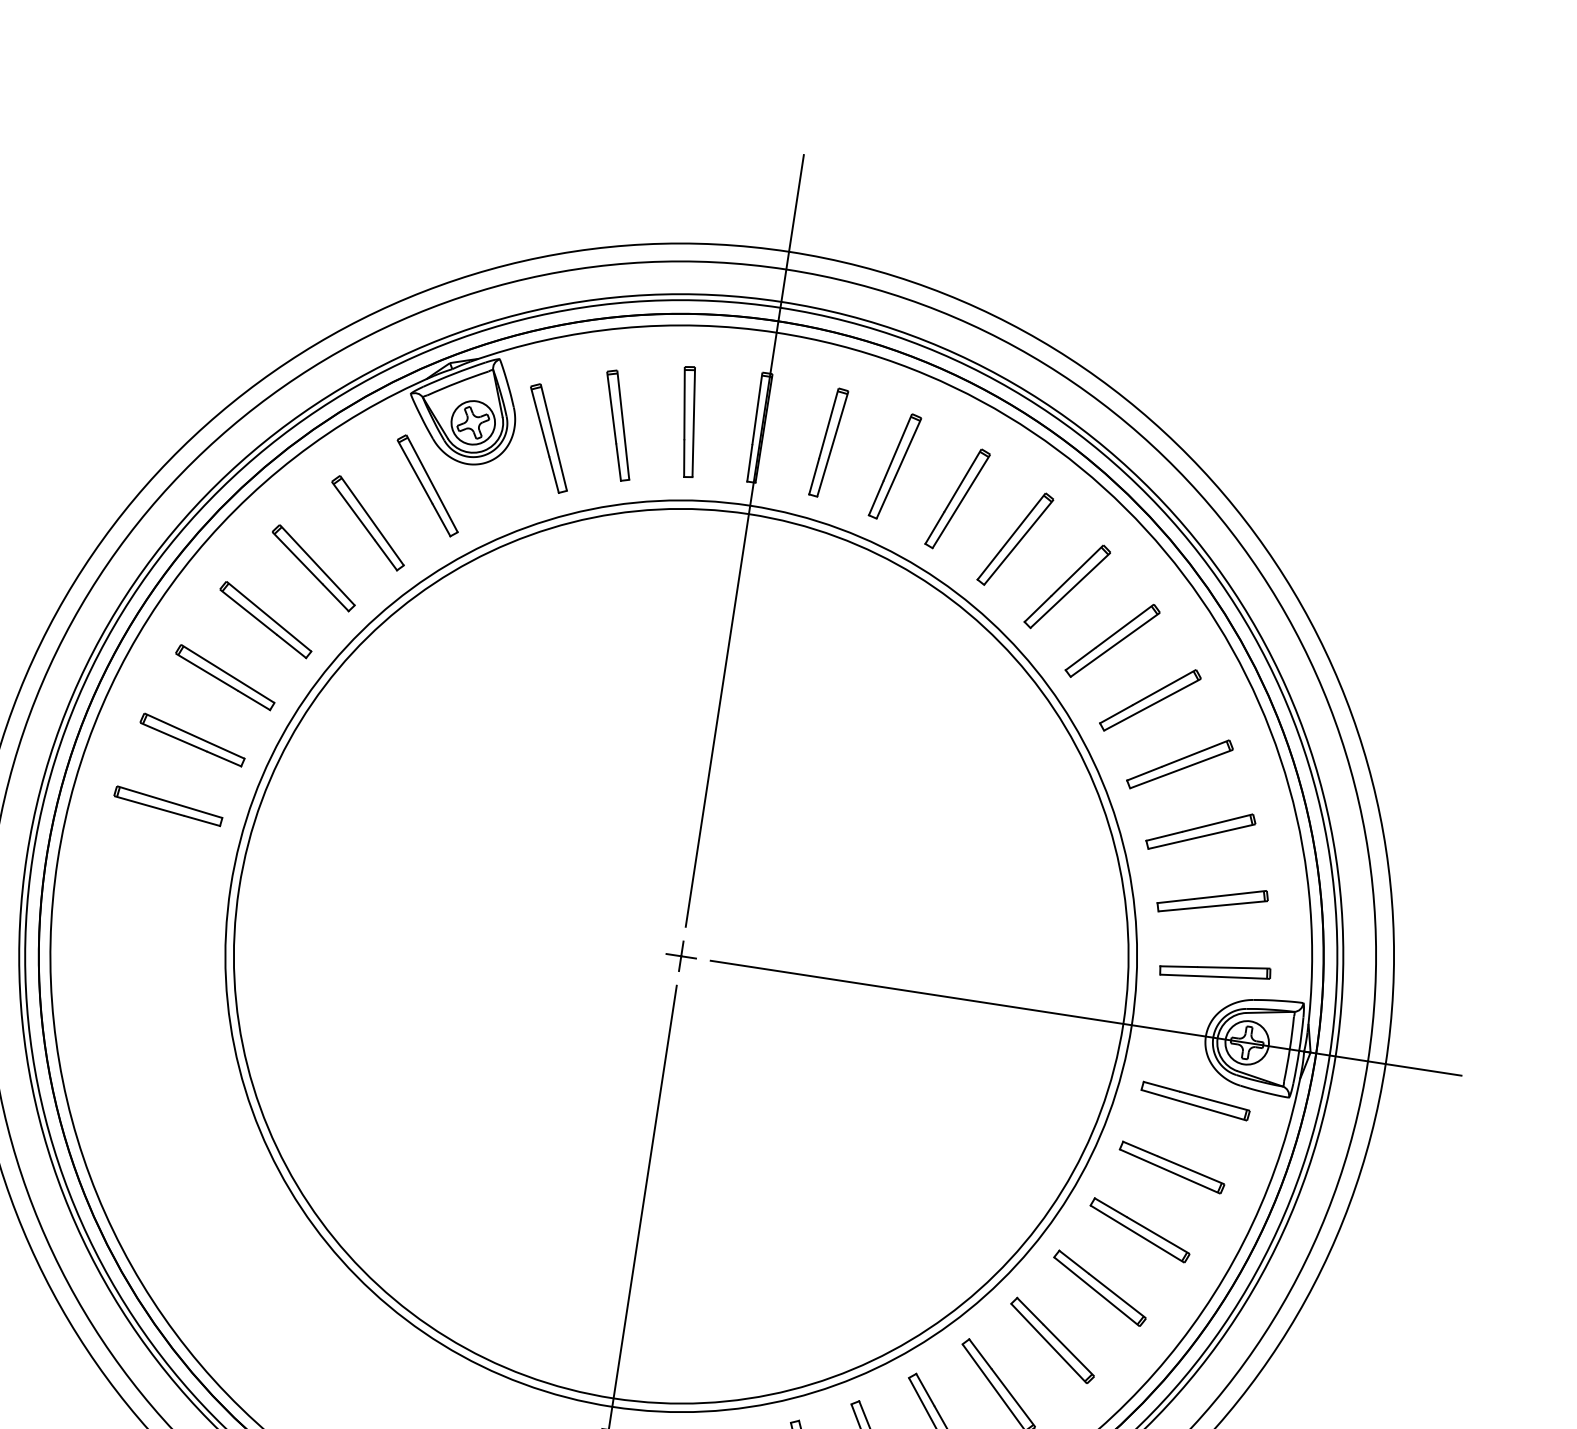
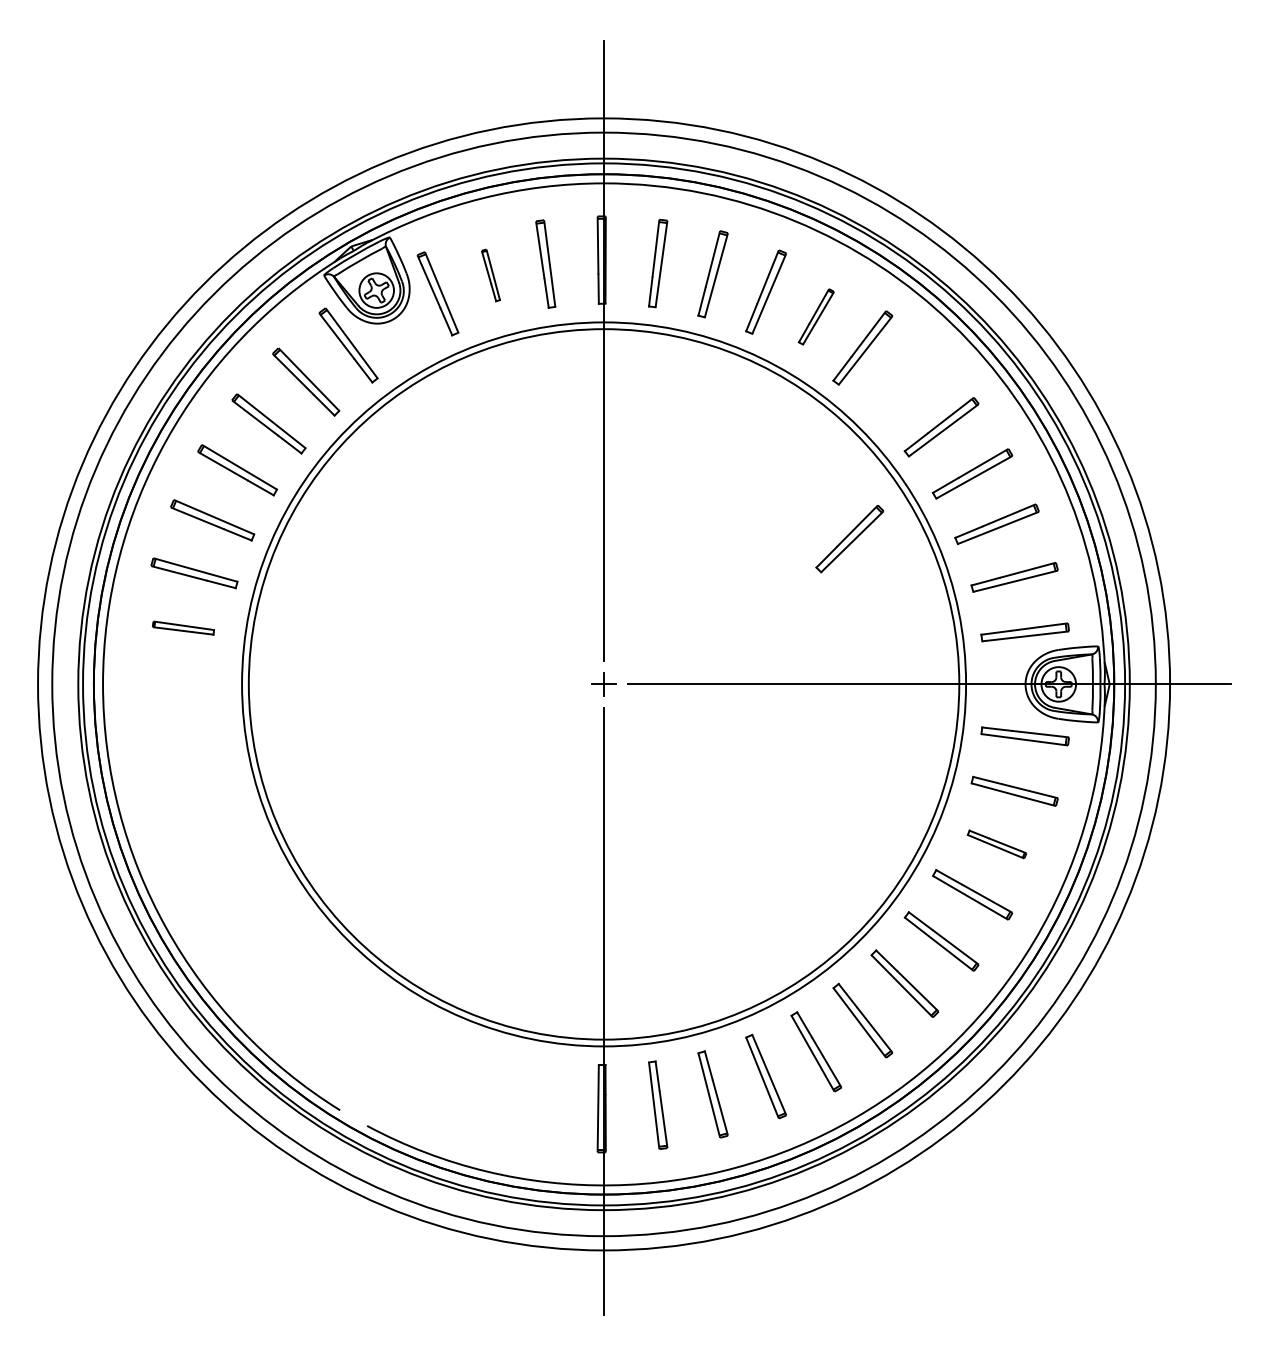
part: (617, 425) -> (490, 275), size x0.6
part: (1015, 538) -> (816, 316), size x0.7
part: (1112, 641) -> (849, 539), moved
part: (168, 805) -> (183, 627), size x0.7
part: (1139, 1230) -> (996, 844), size x0.7

